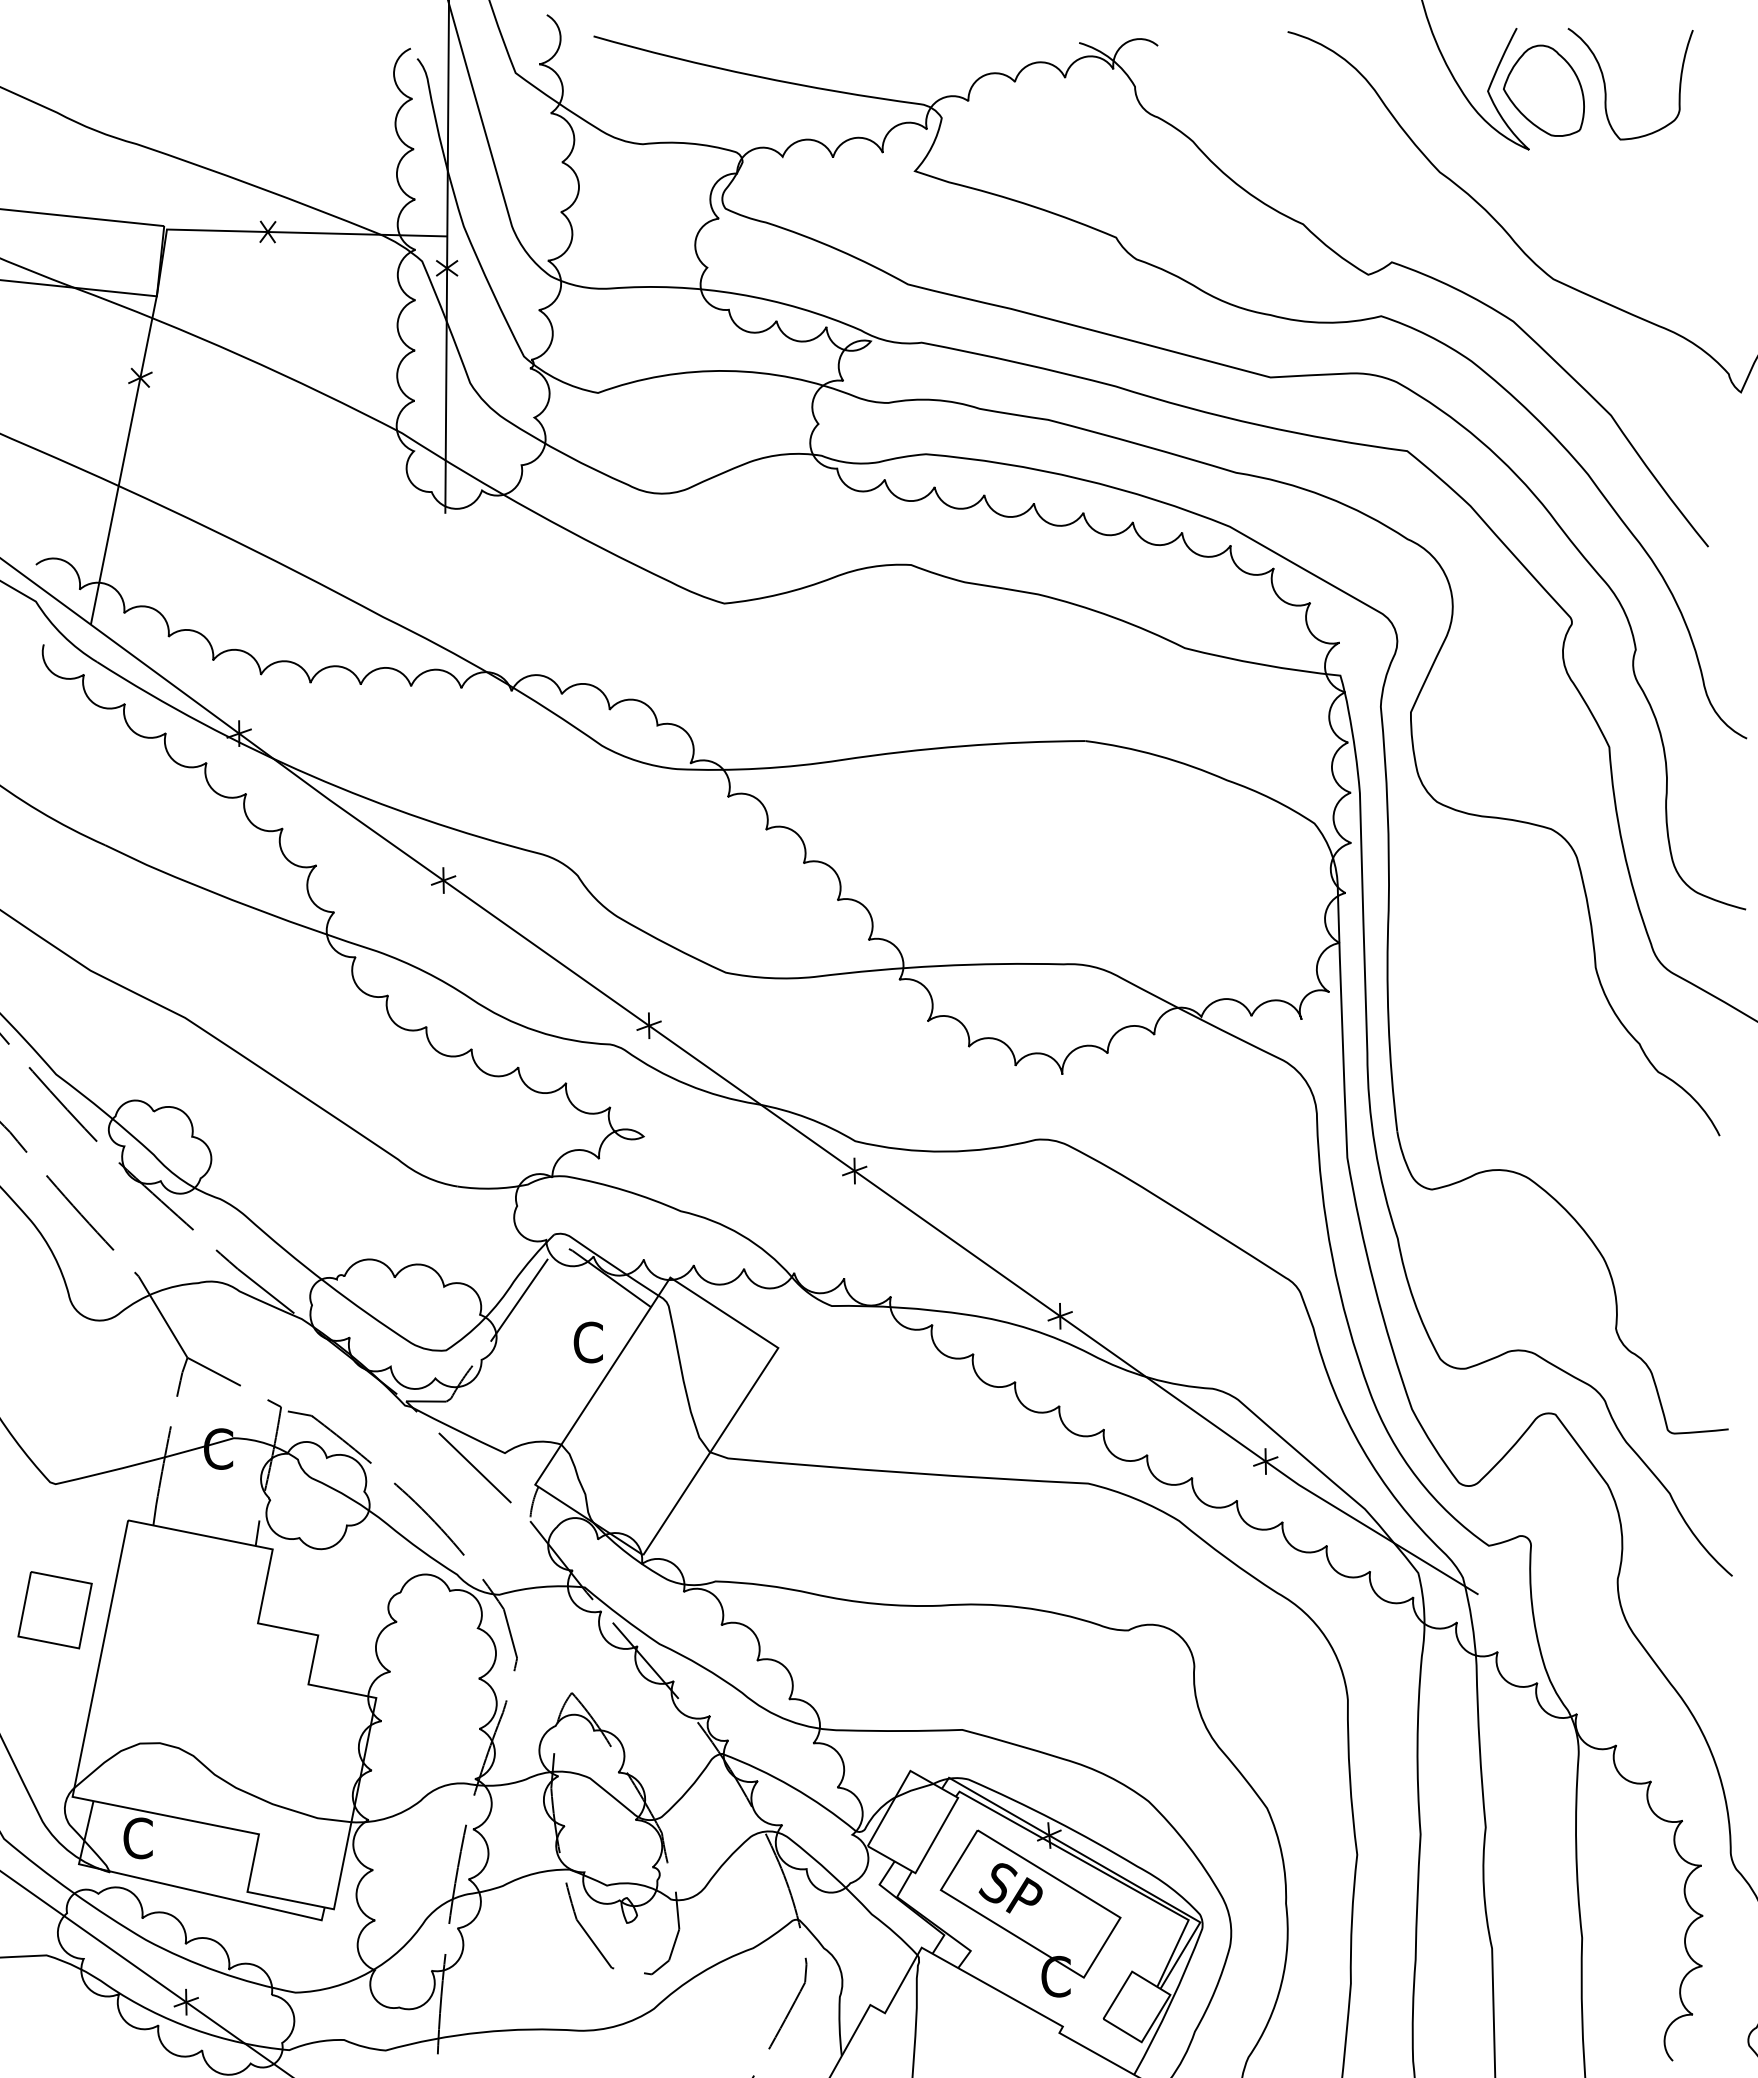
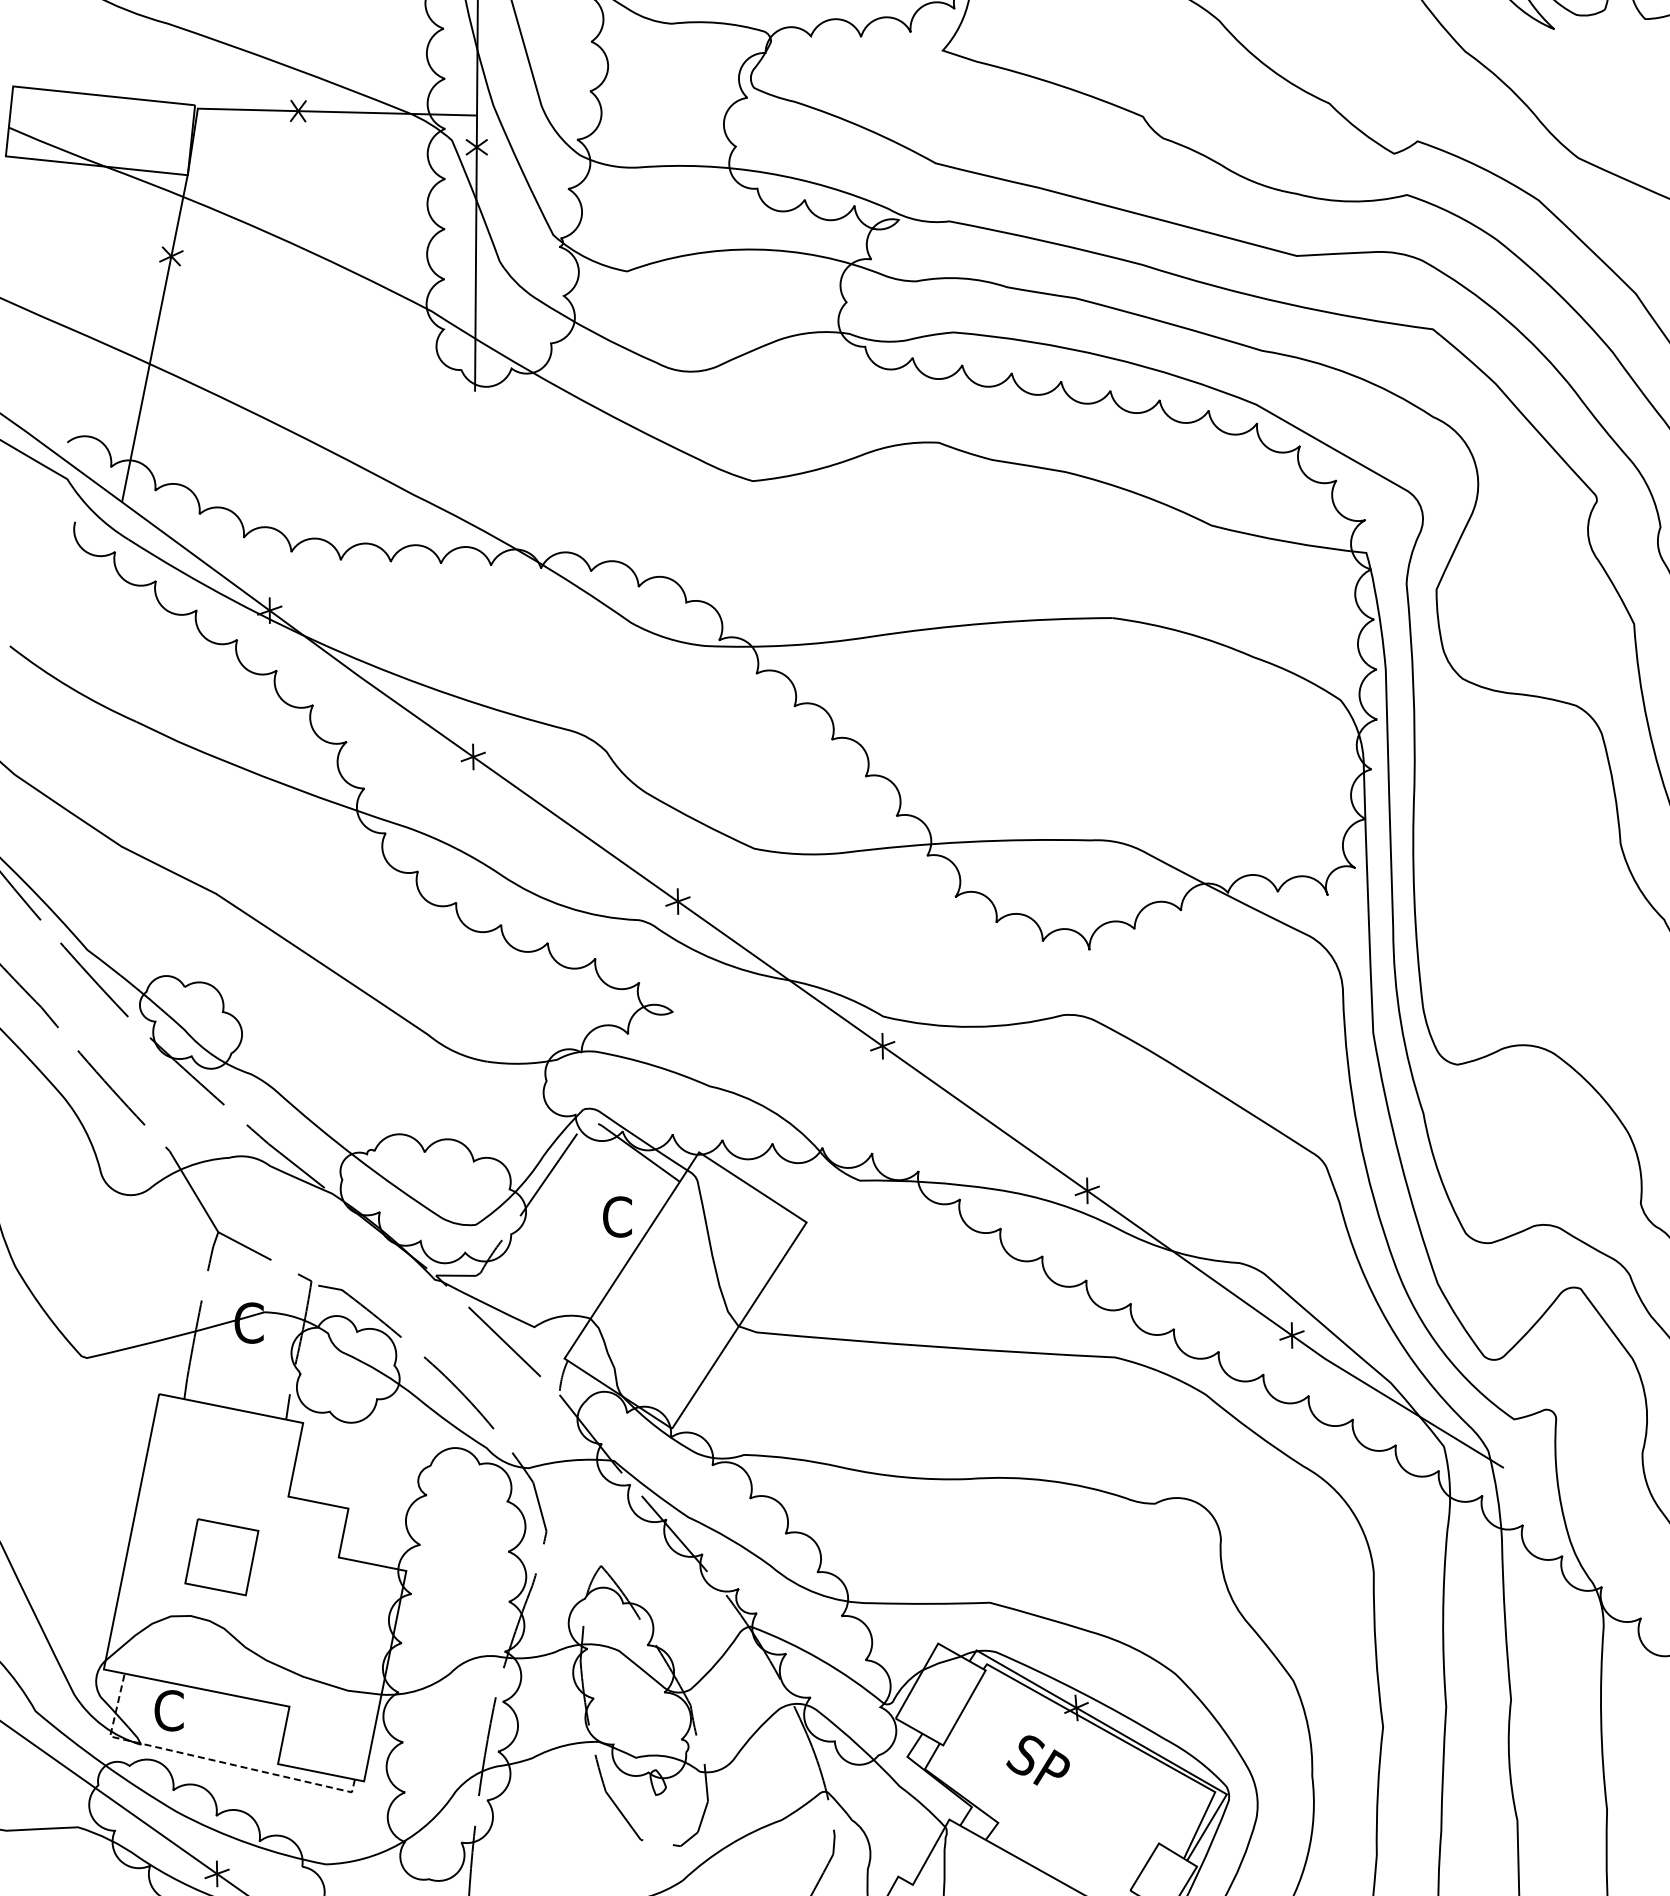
part: (54, 1610) -> (221, 1557), moved
line: (175, 1886) -> (206, 1758), solid -> dashed
part: (1030, 1913) -> (1057, 1785), removed

